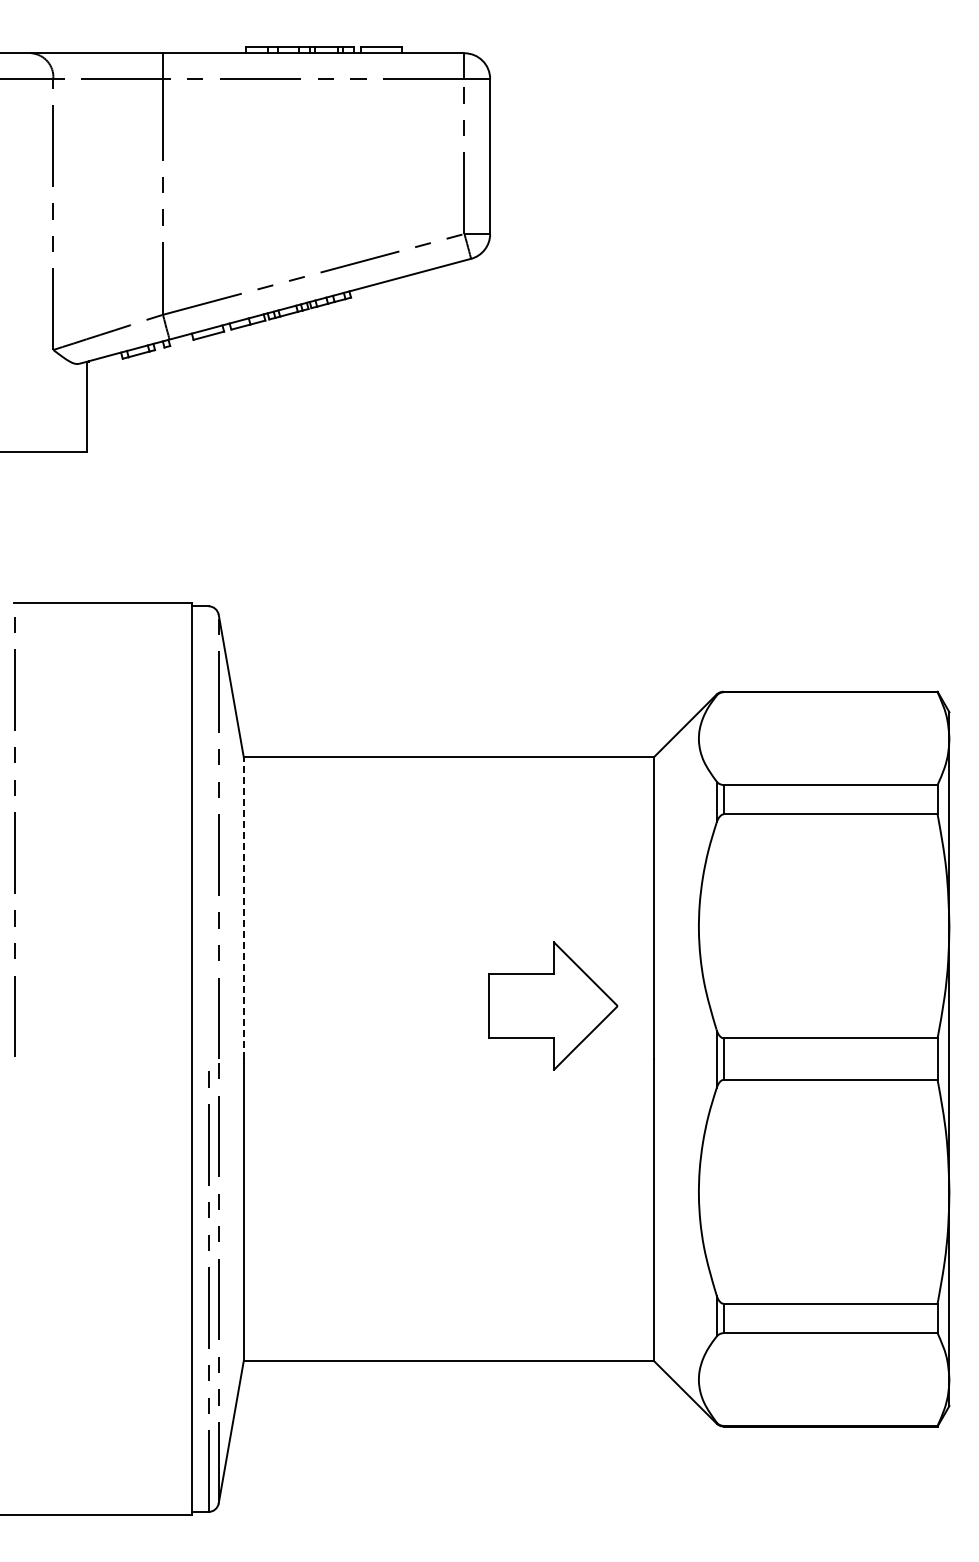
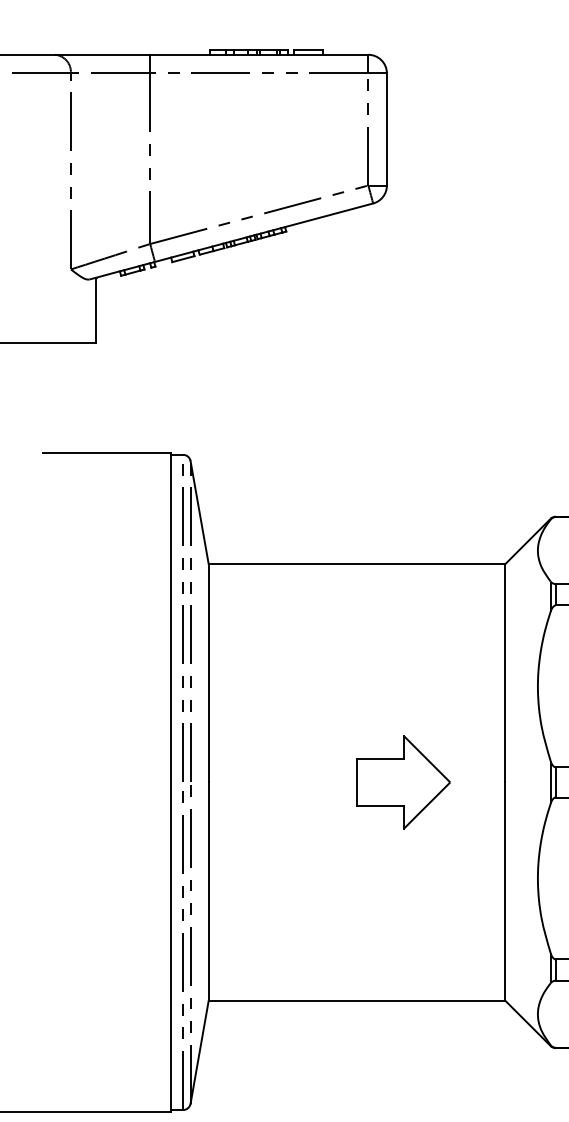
line: (14, 836) -> (183, 622), moved
line: (243, 908) -> (208, 673), dashed -> solid
part: (553, 1005) -> (403, 781), moved

